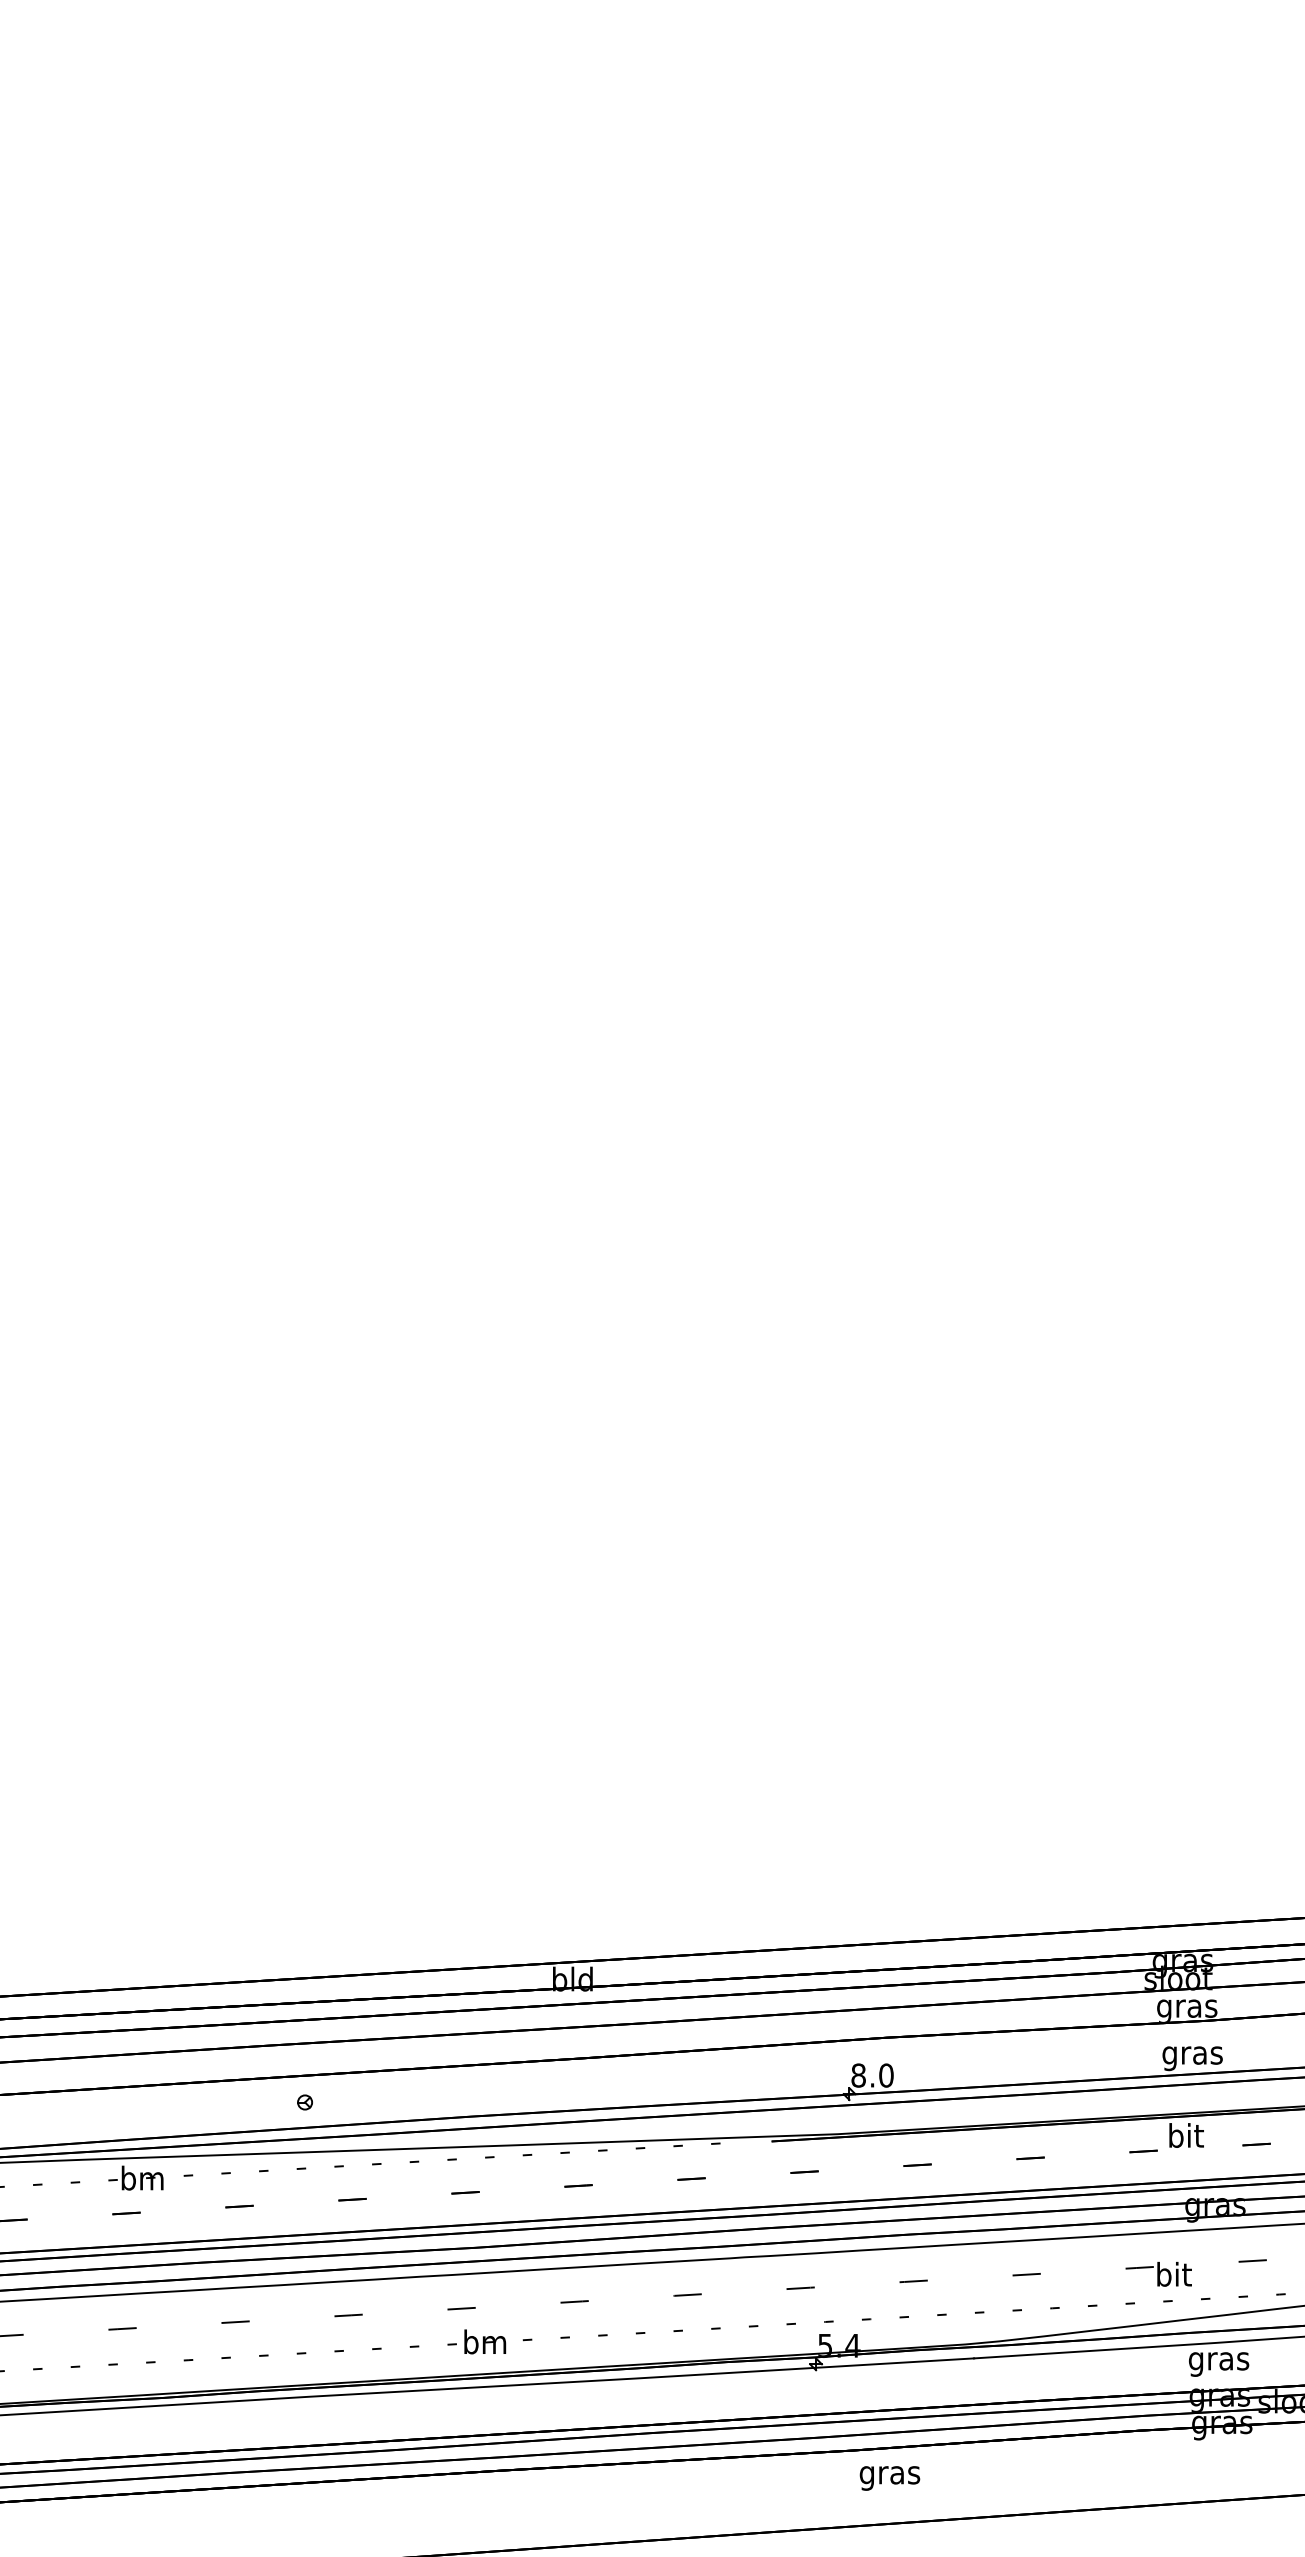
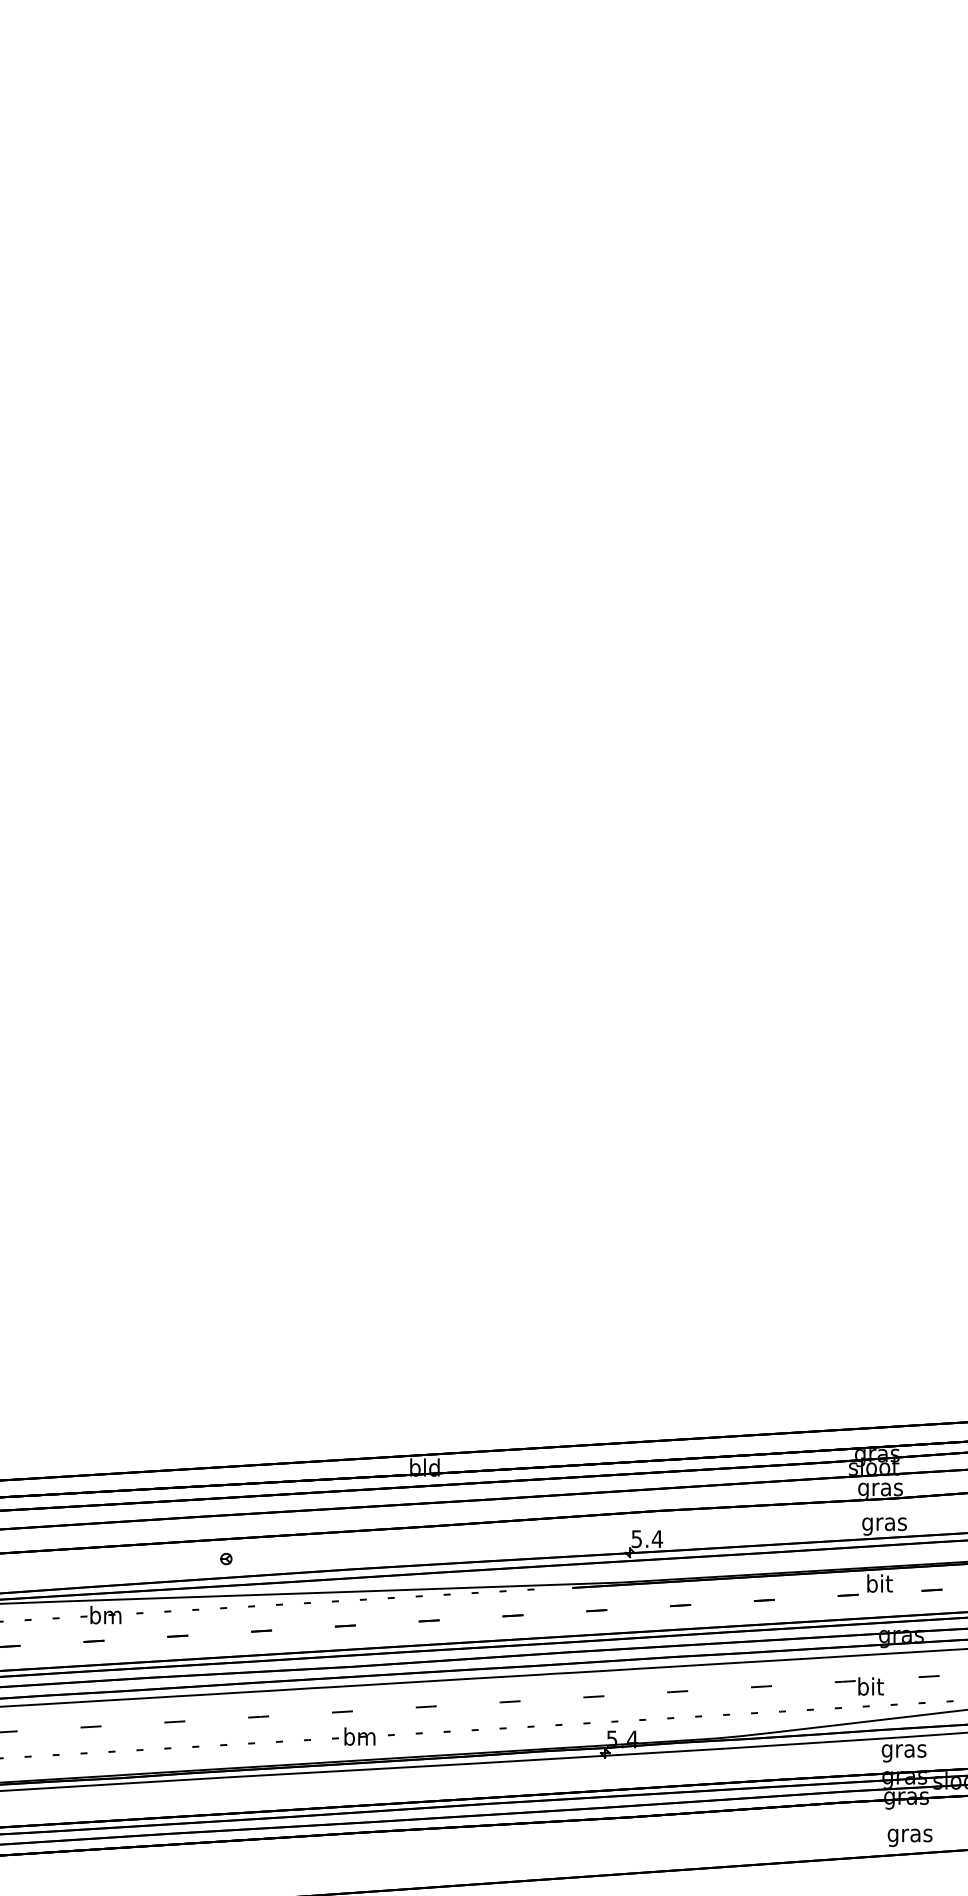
text: (872, 2076) -> (647, 1539), 8.0 -> 5.4
text: (889, 2477) -> (909, 1837), moved

